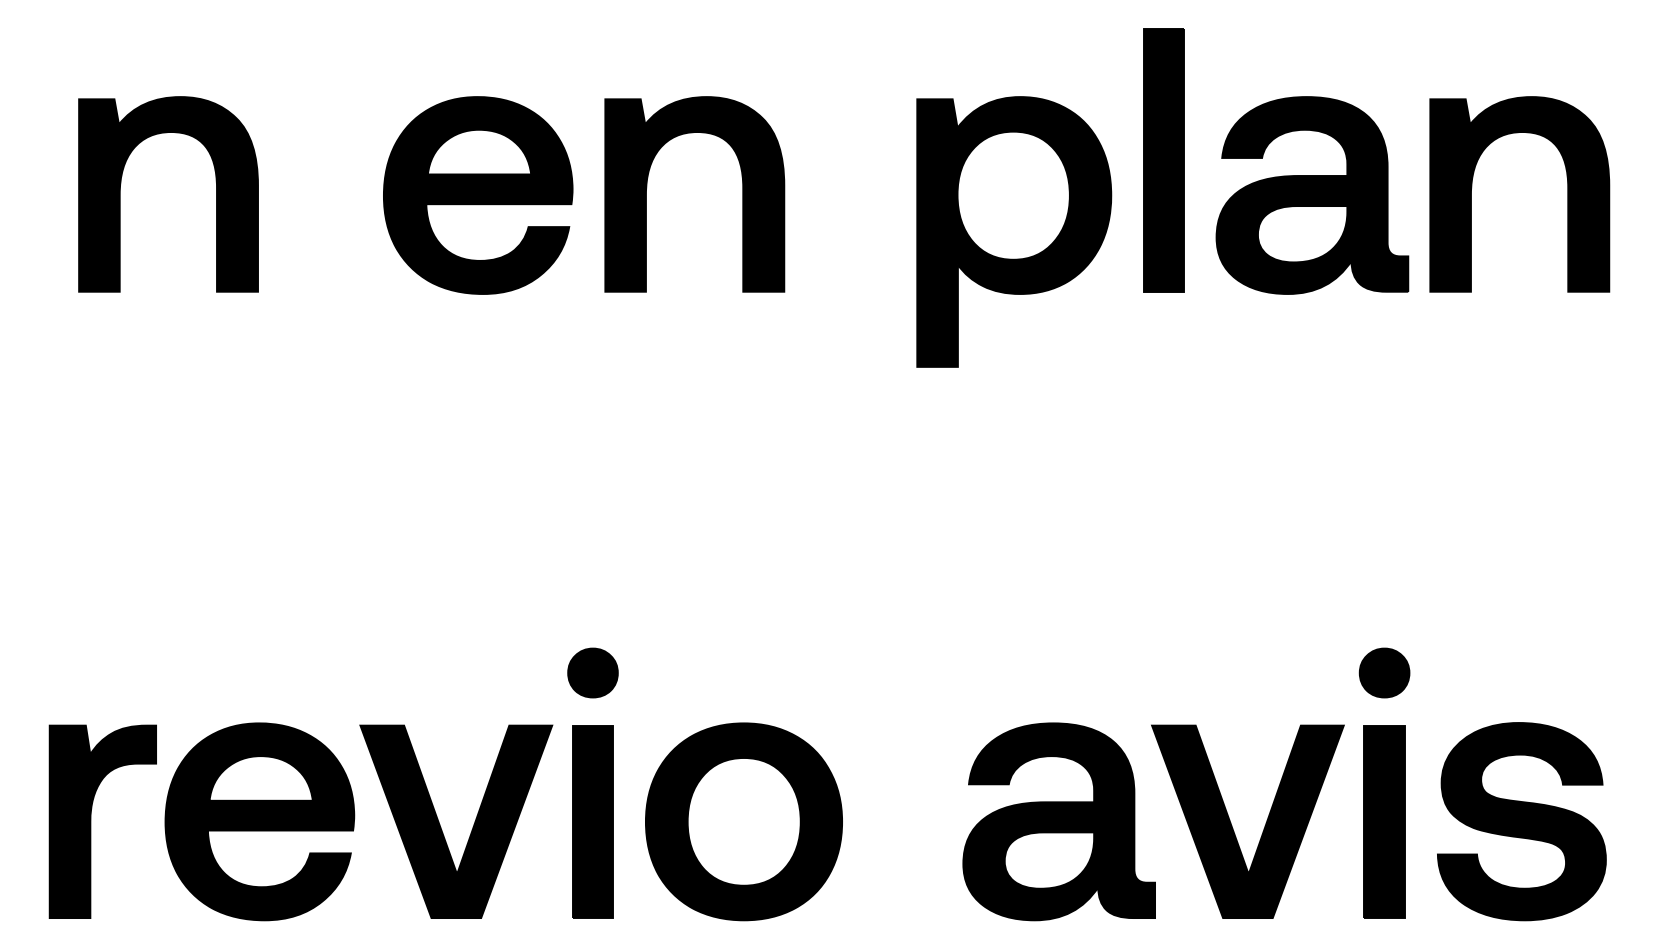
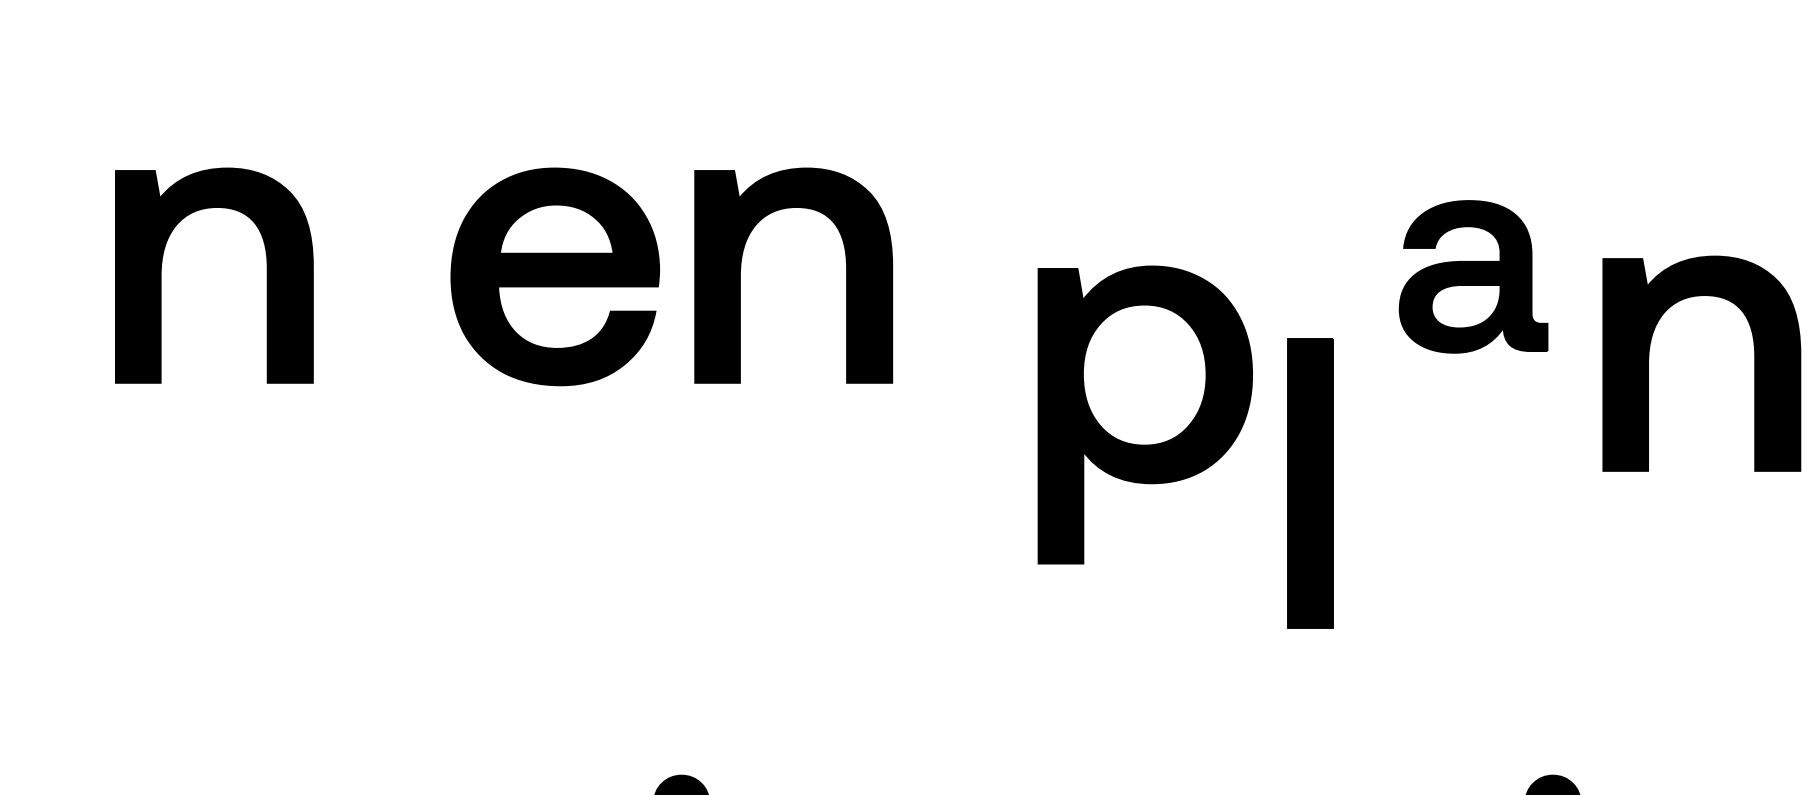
part: (1163, 160) -> (1309, 483), moved
part: (1472, 187) -> (1649, 356), moved
part: (1312, 195) -> (1473, 276), size x0.7
part: (1014, 231) -> (1145, 414), moved

